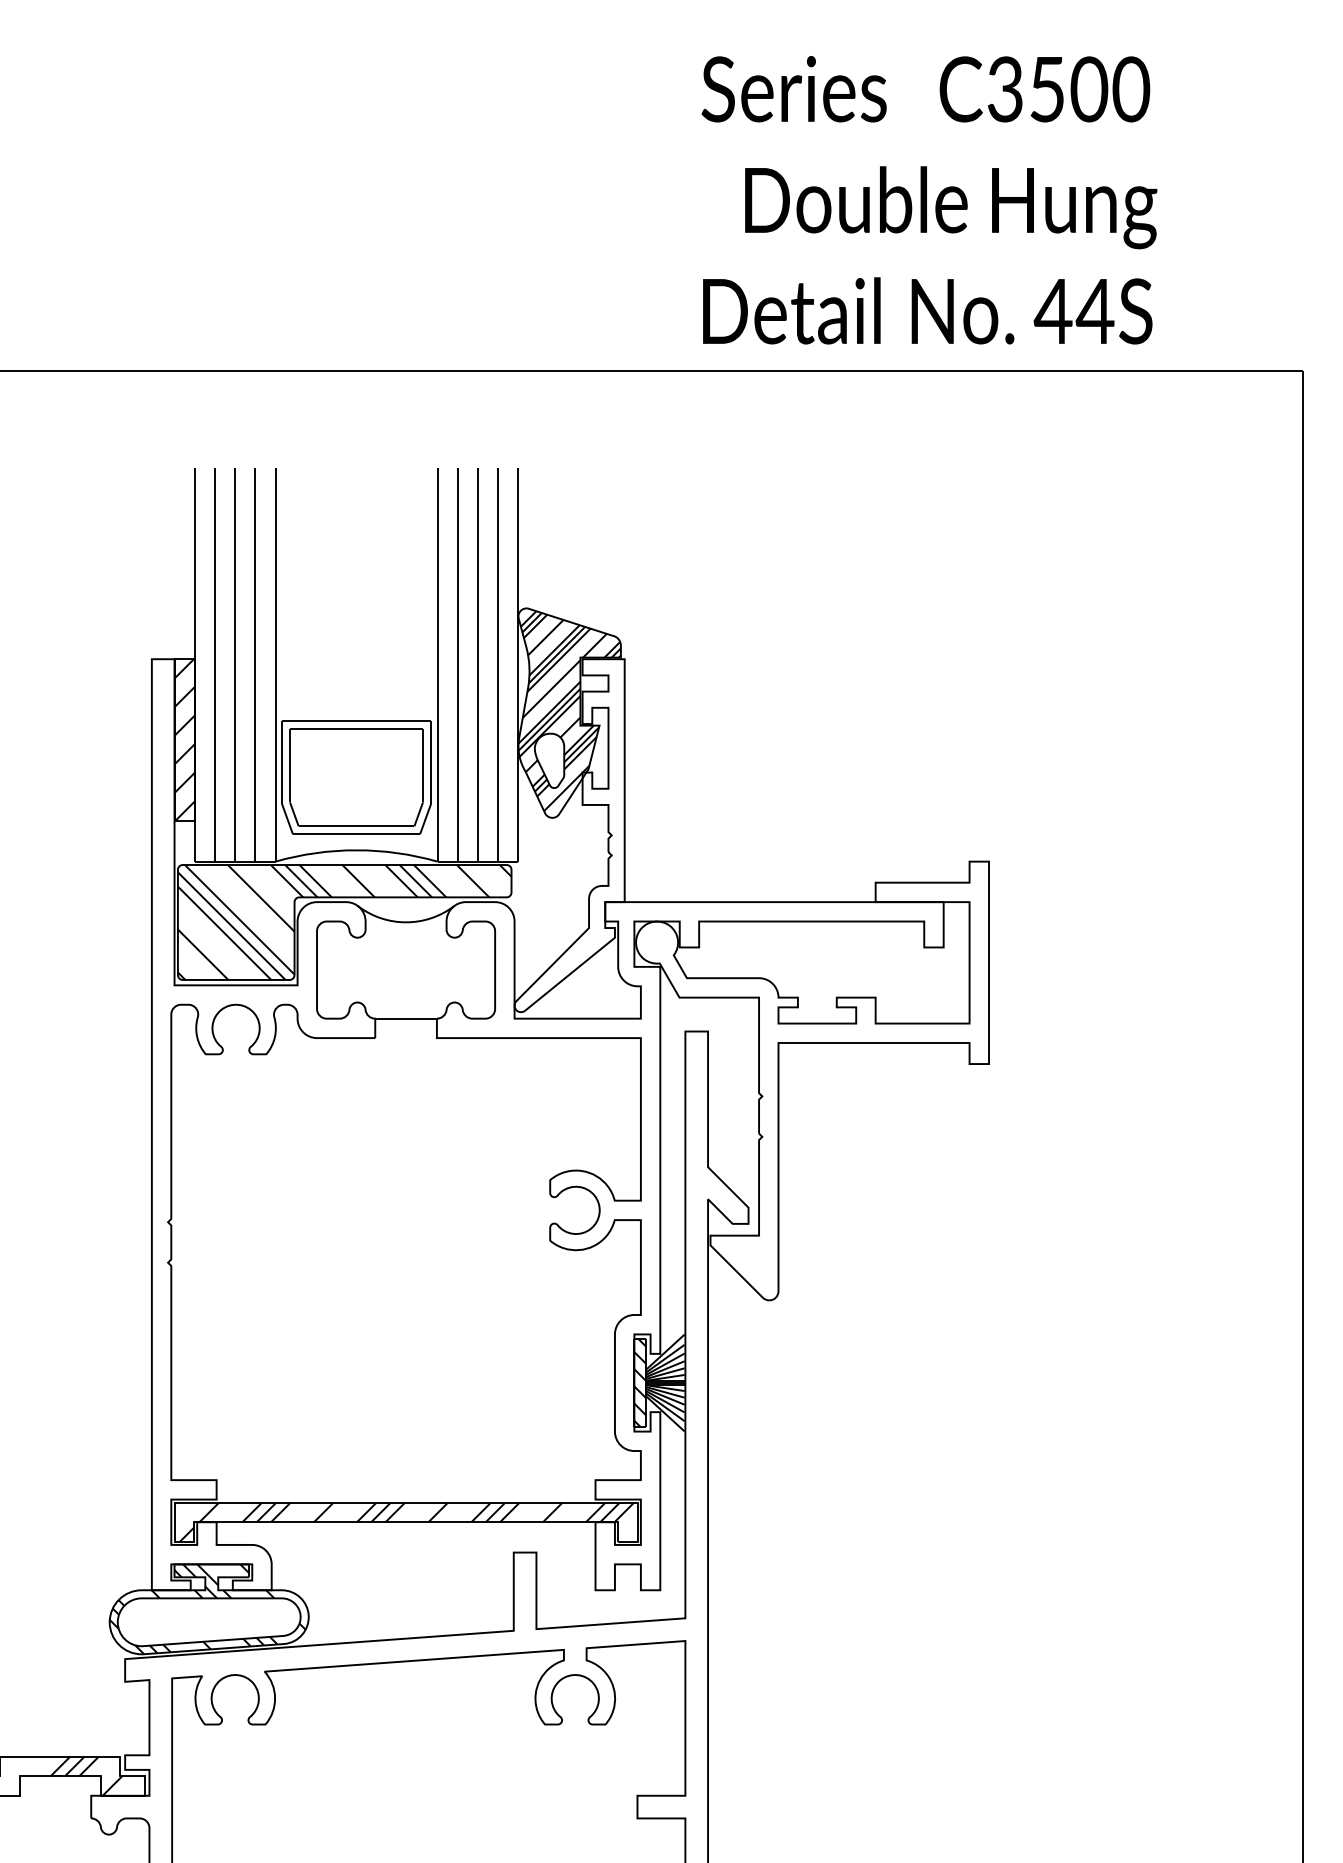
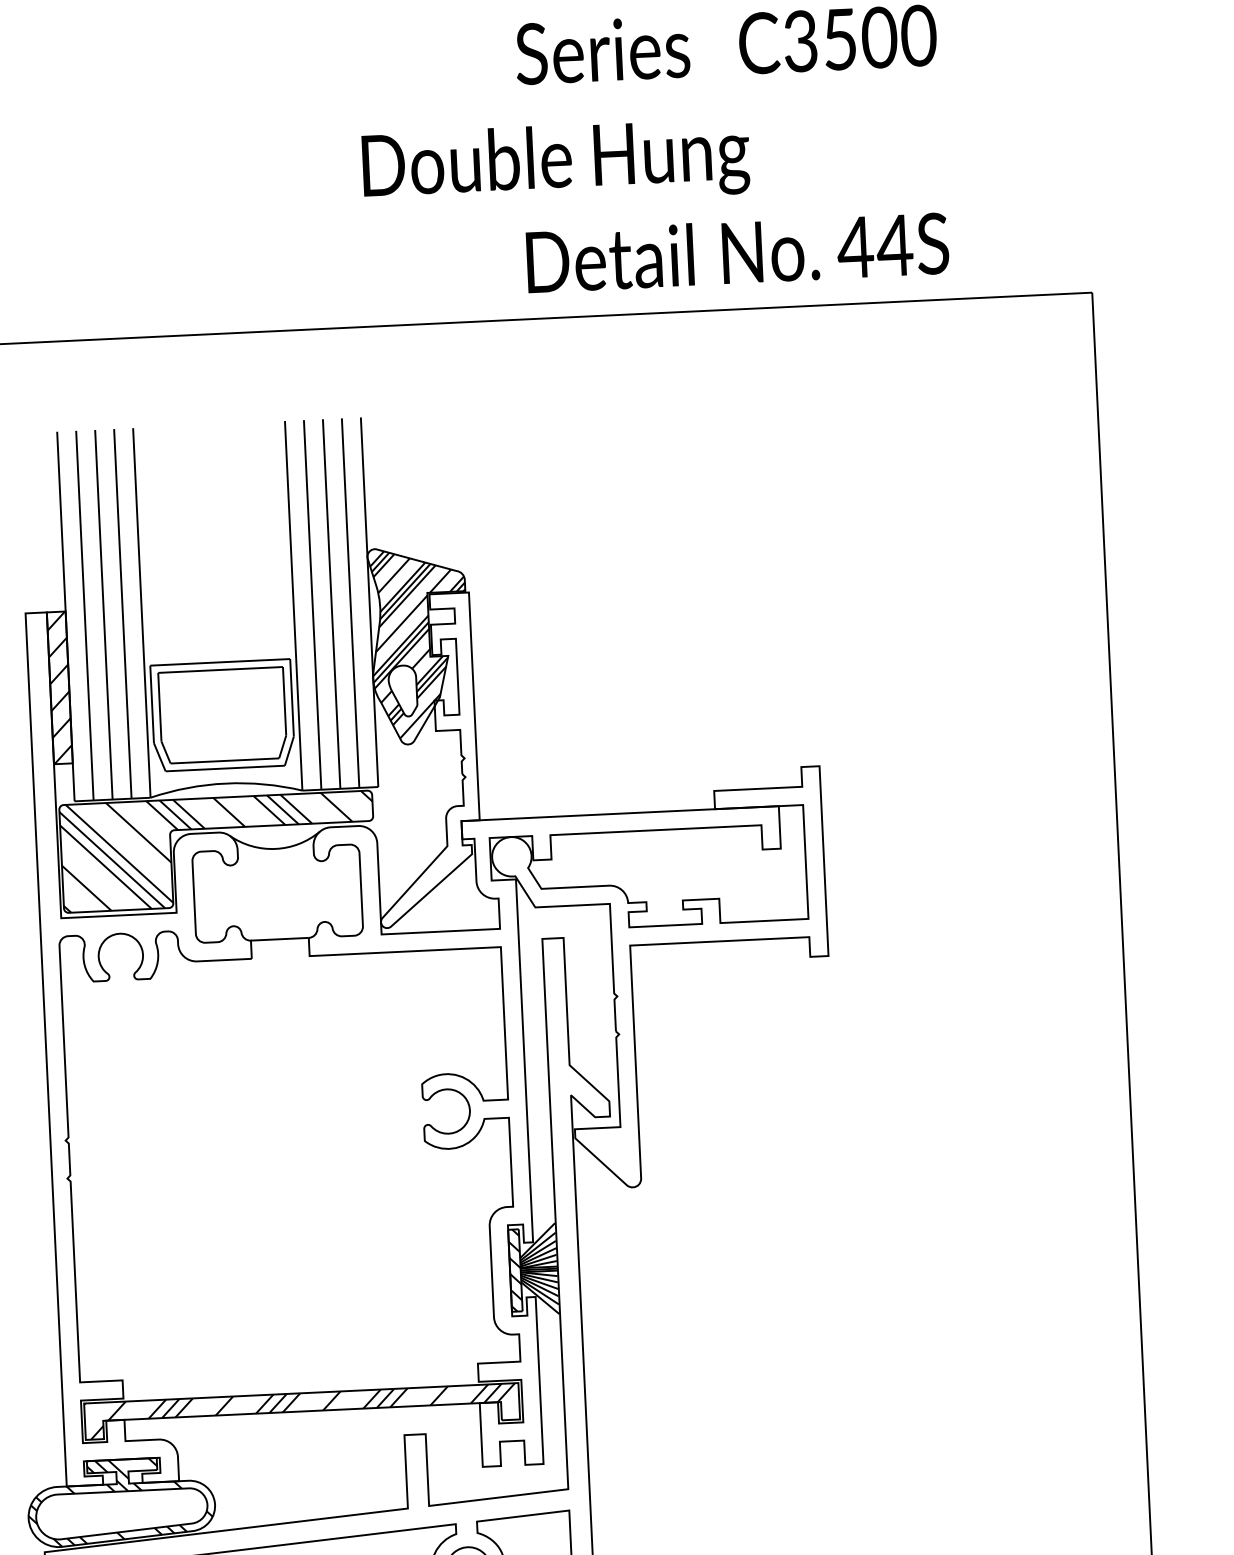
text: (951, 207) -> (556, 163), moved

